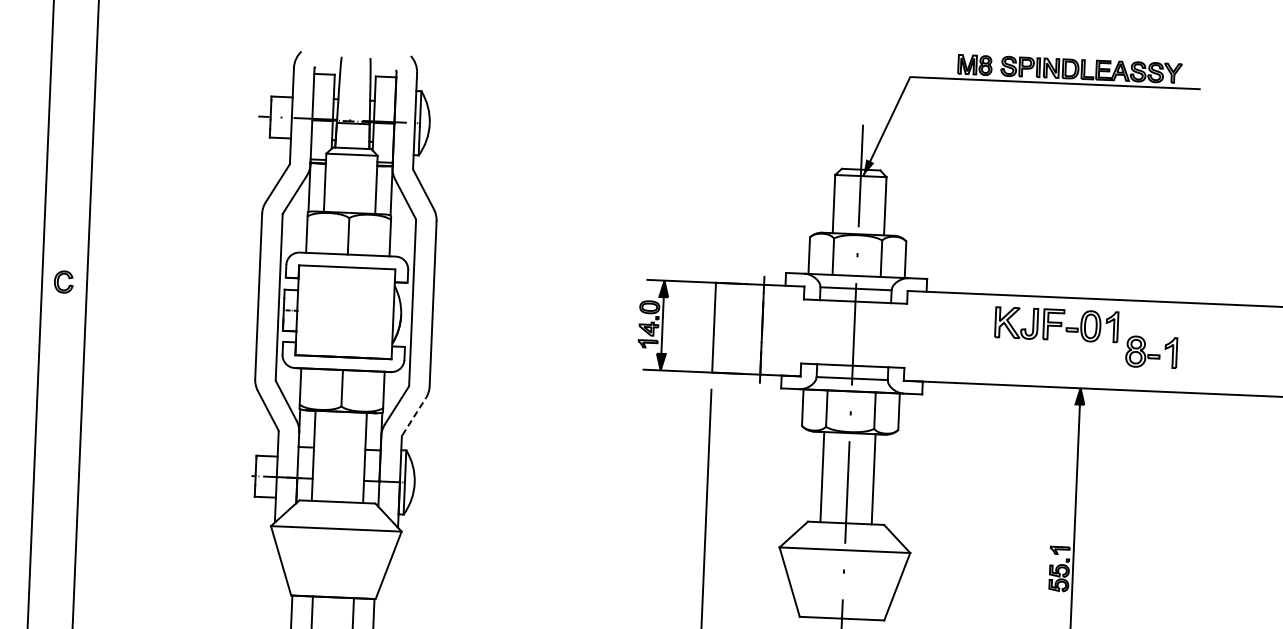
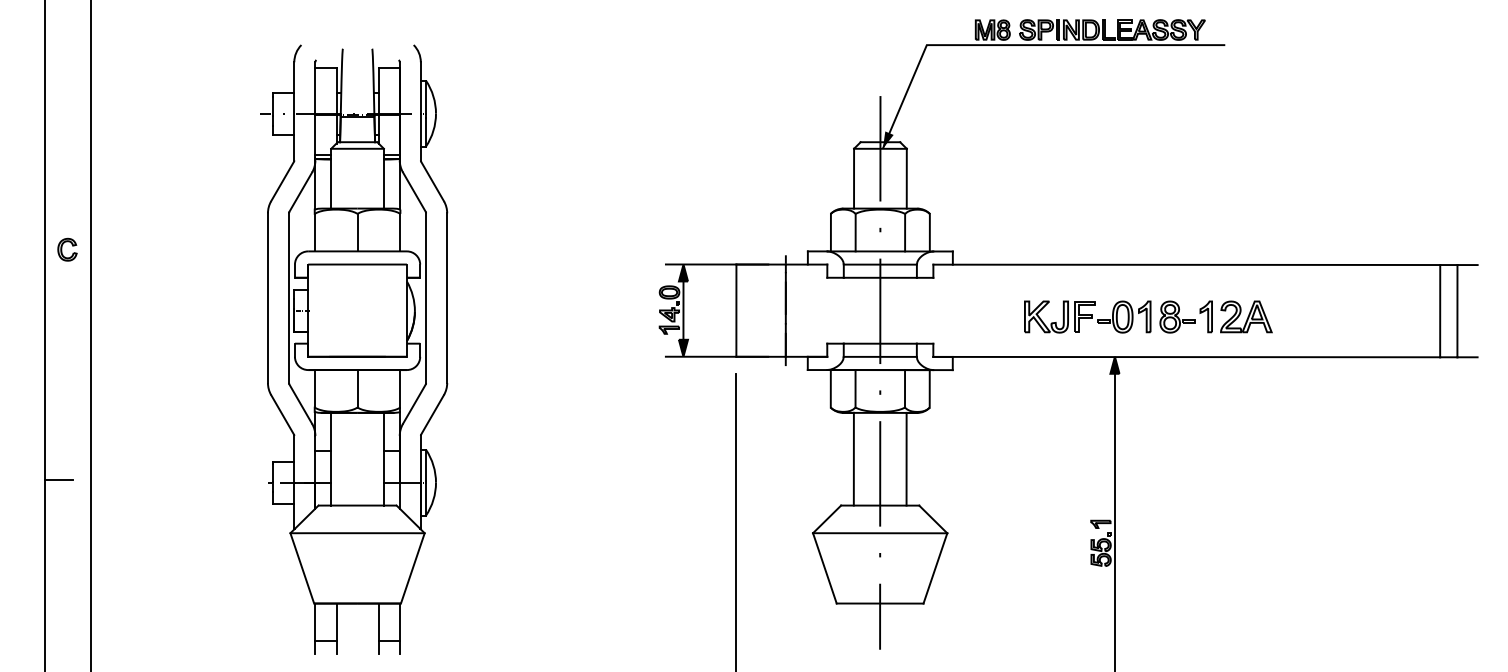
part: (63, 281) -> (67, 249), moved
part: (1056, 324) -> (1087, 316), moved
part: (1210, 354) -> (1246, 316), added
line: (414, 416) -> (432, 414), dashed -> solid
line: (47, 465) -> (58, 480), added

